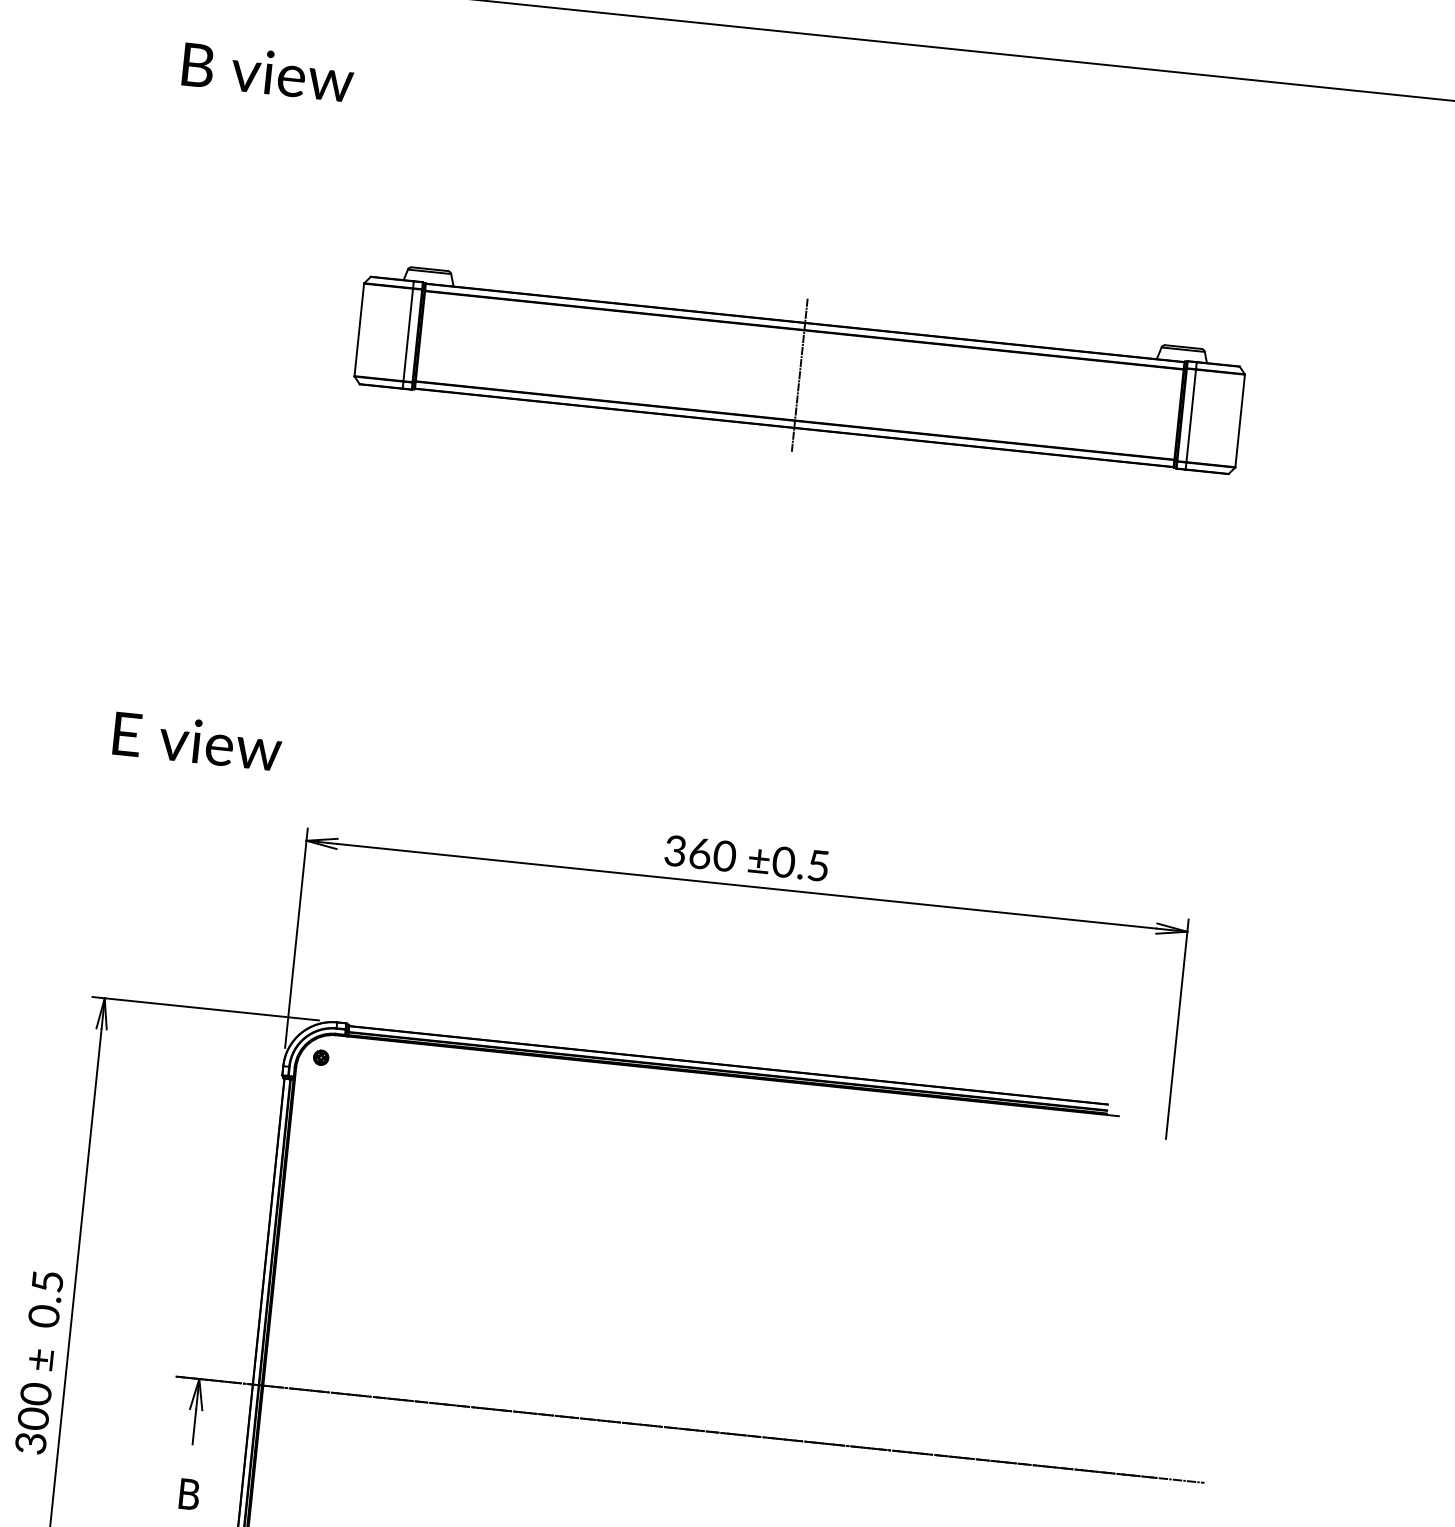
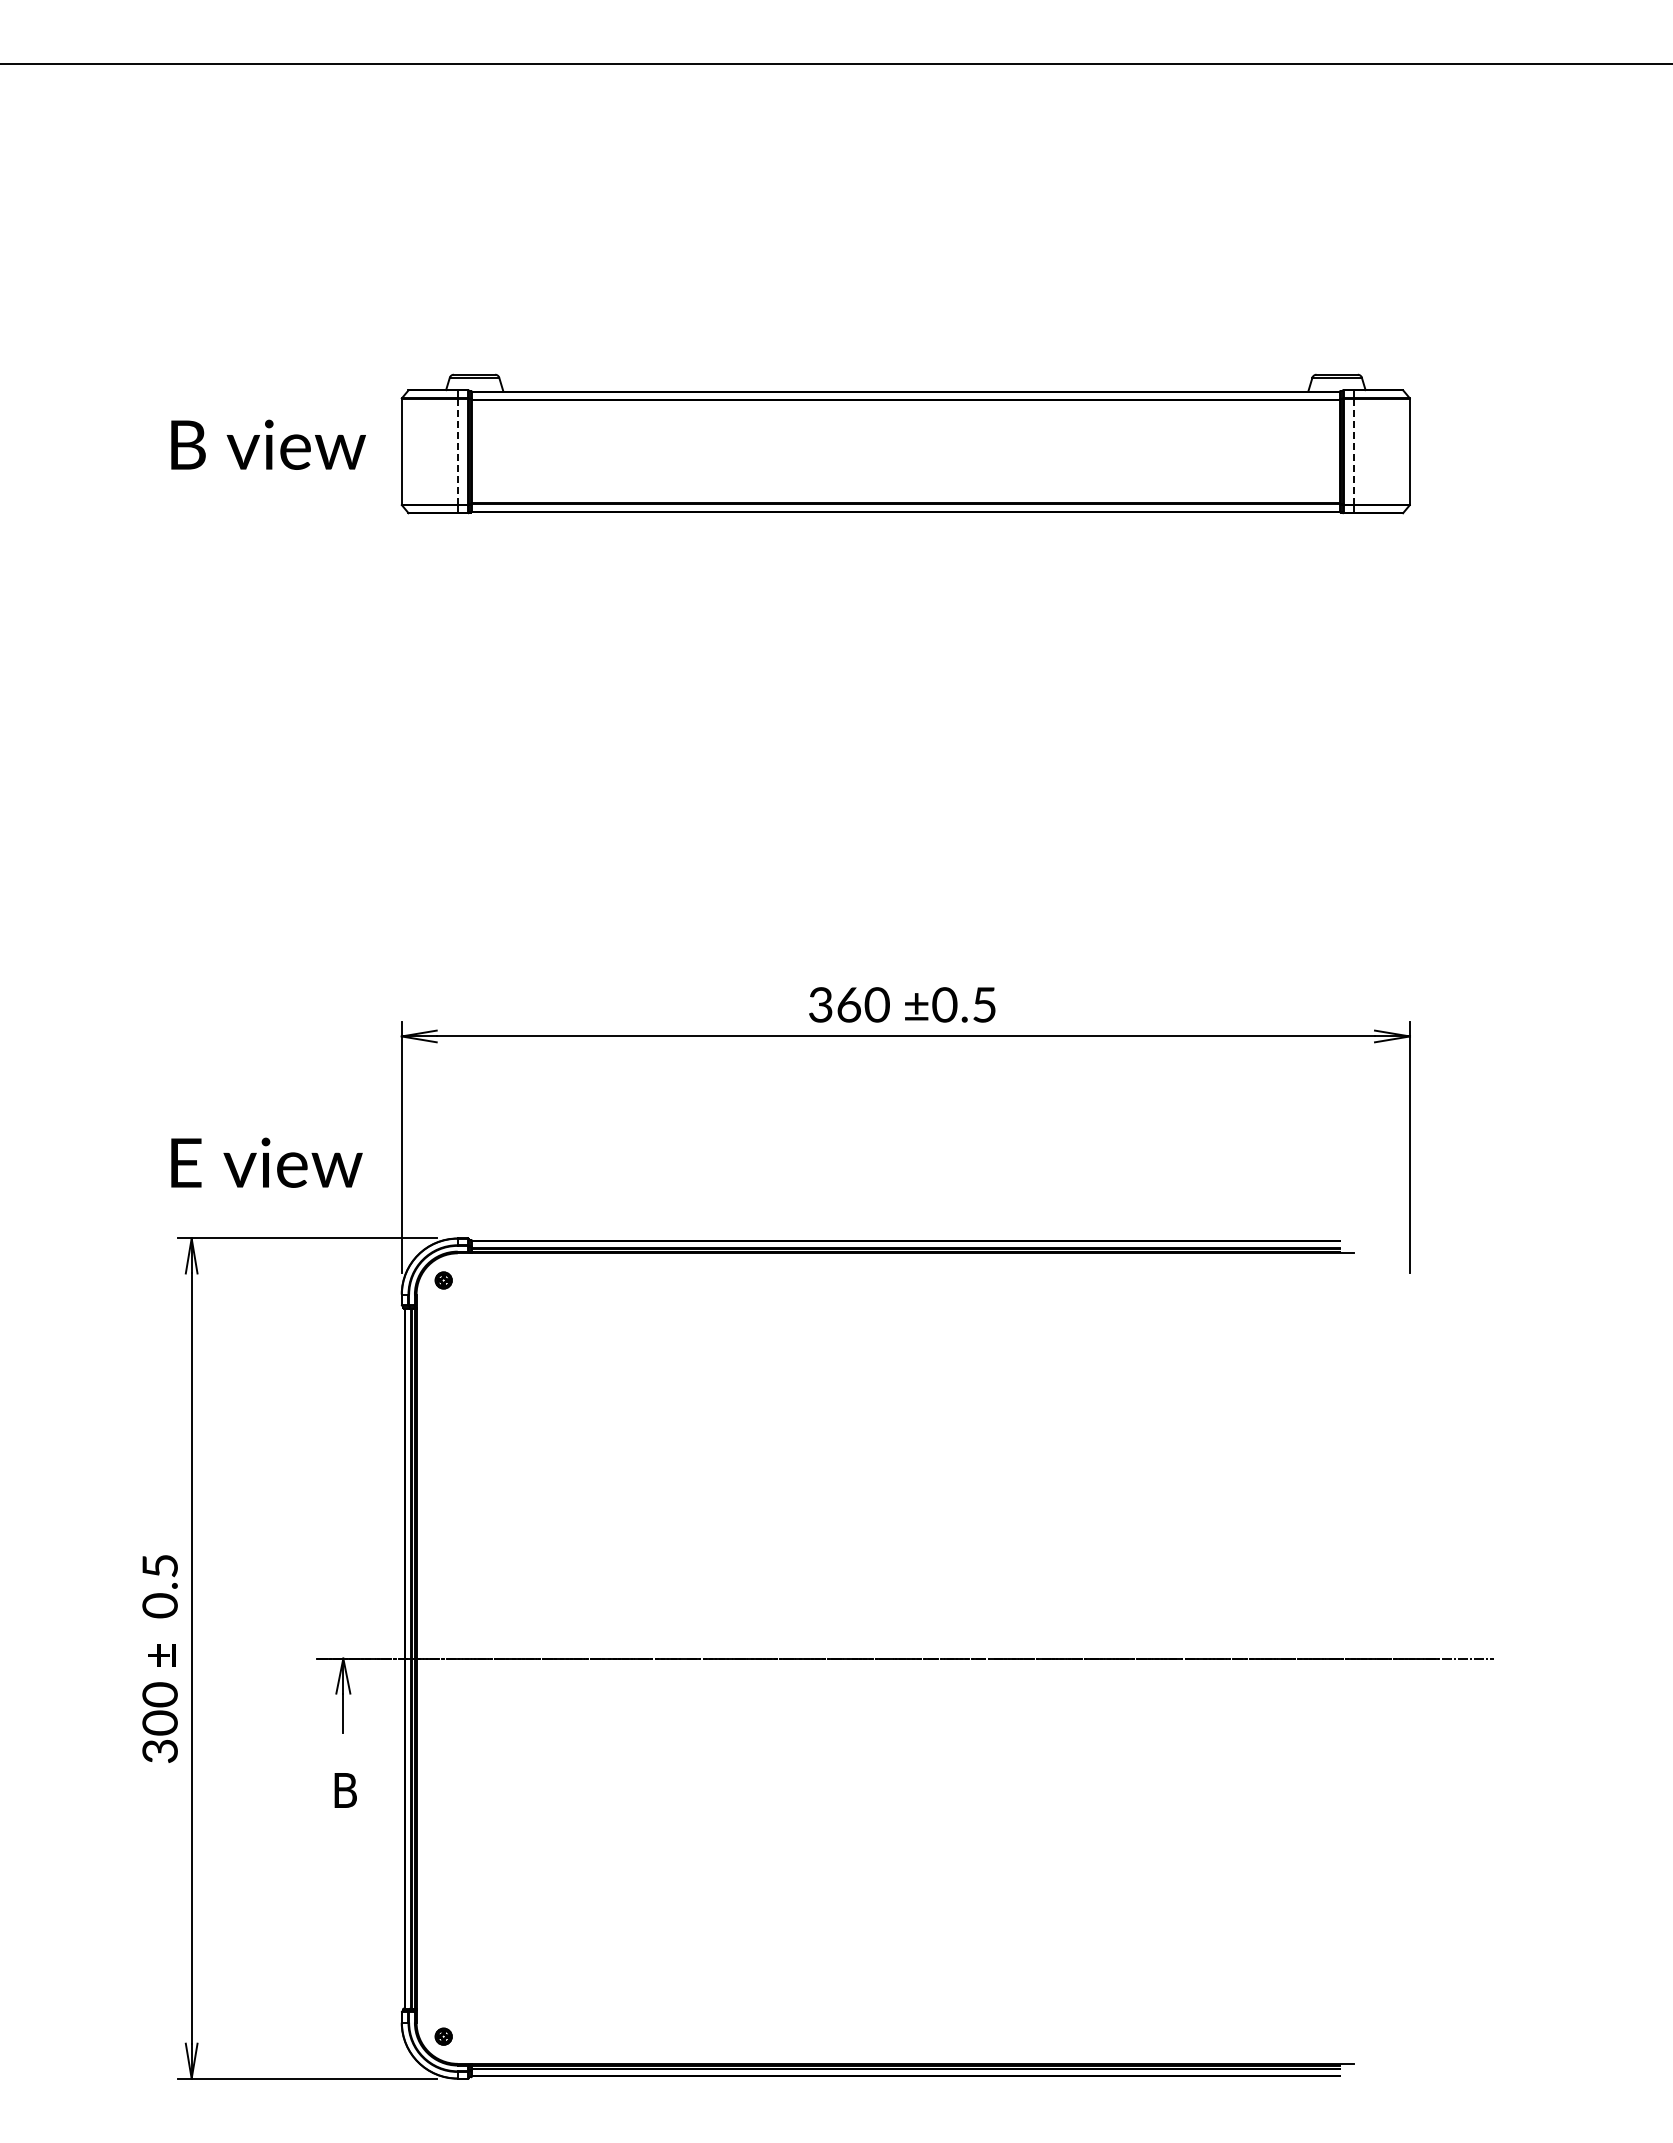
text: (268, 72) -> (268, 444), moved
line: (408, 334) -> (457, 451), solid -> dashed
line: (799, 375) -> (905, 451), removed
line: (1190, 415) -> (1353, 451), solid -> dashed
text: (197, 741) -> (266, 1162), moved

